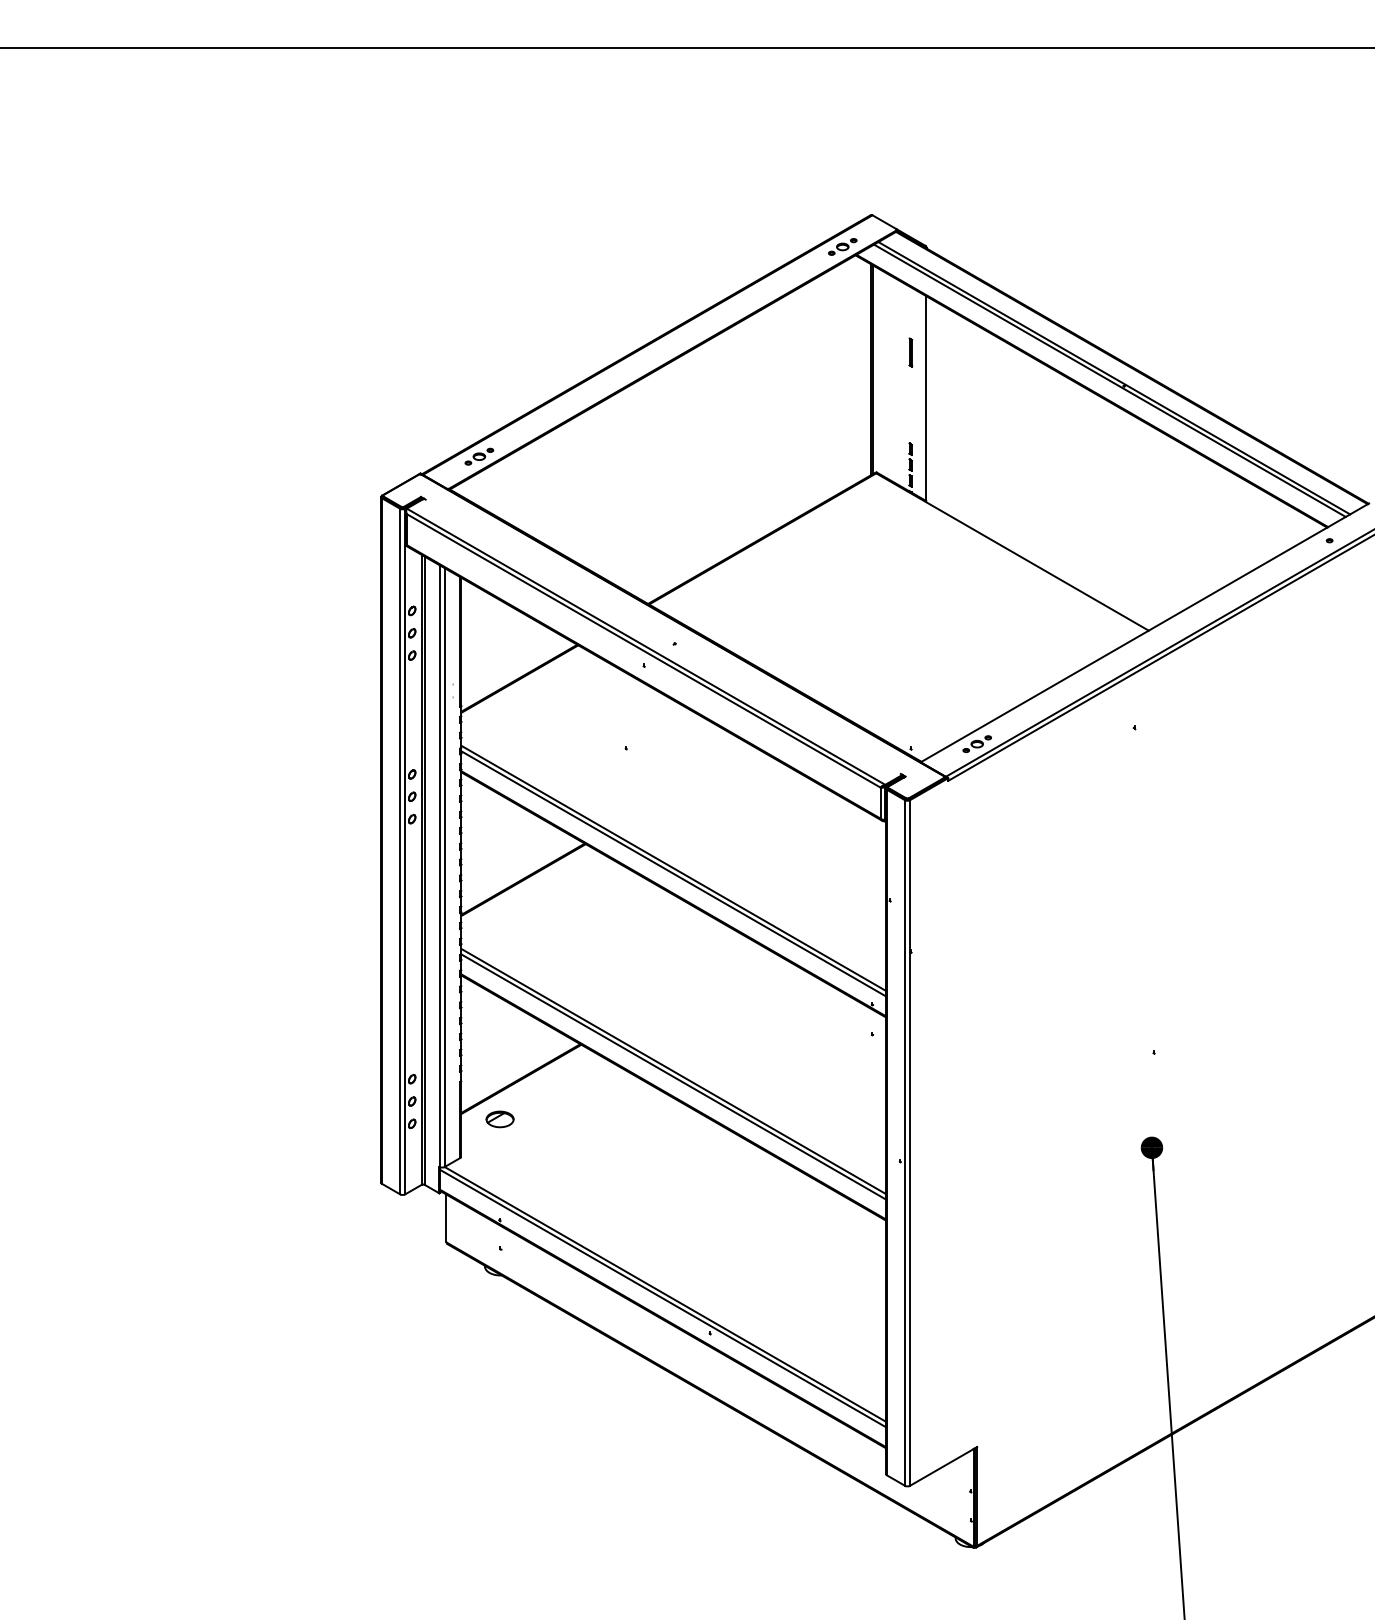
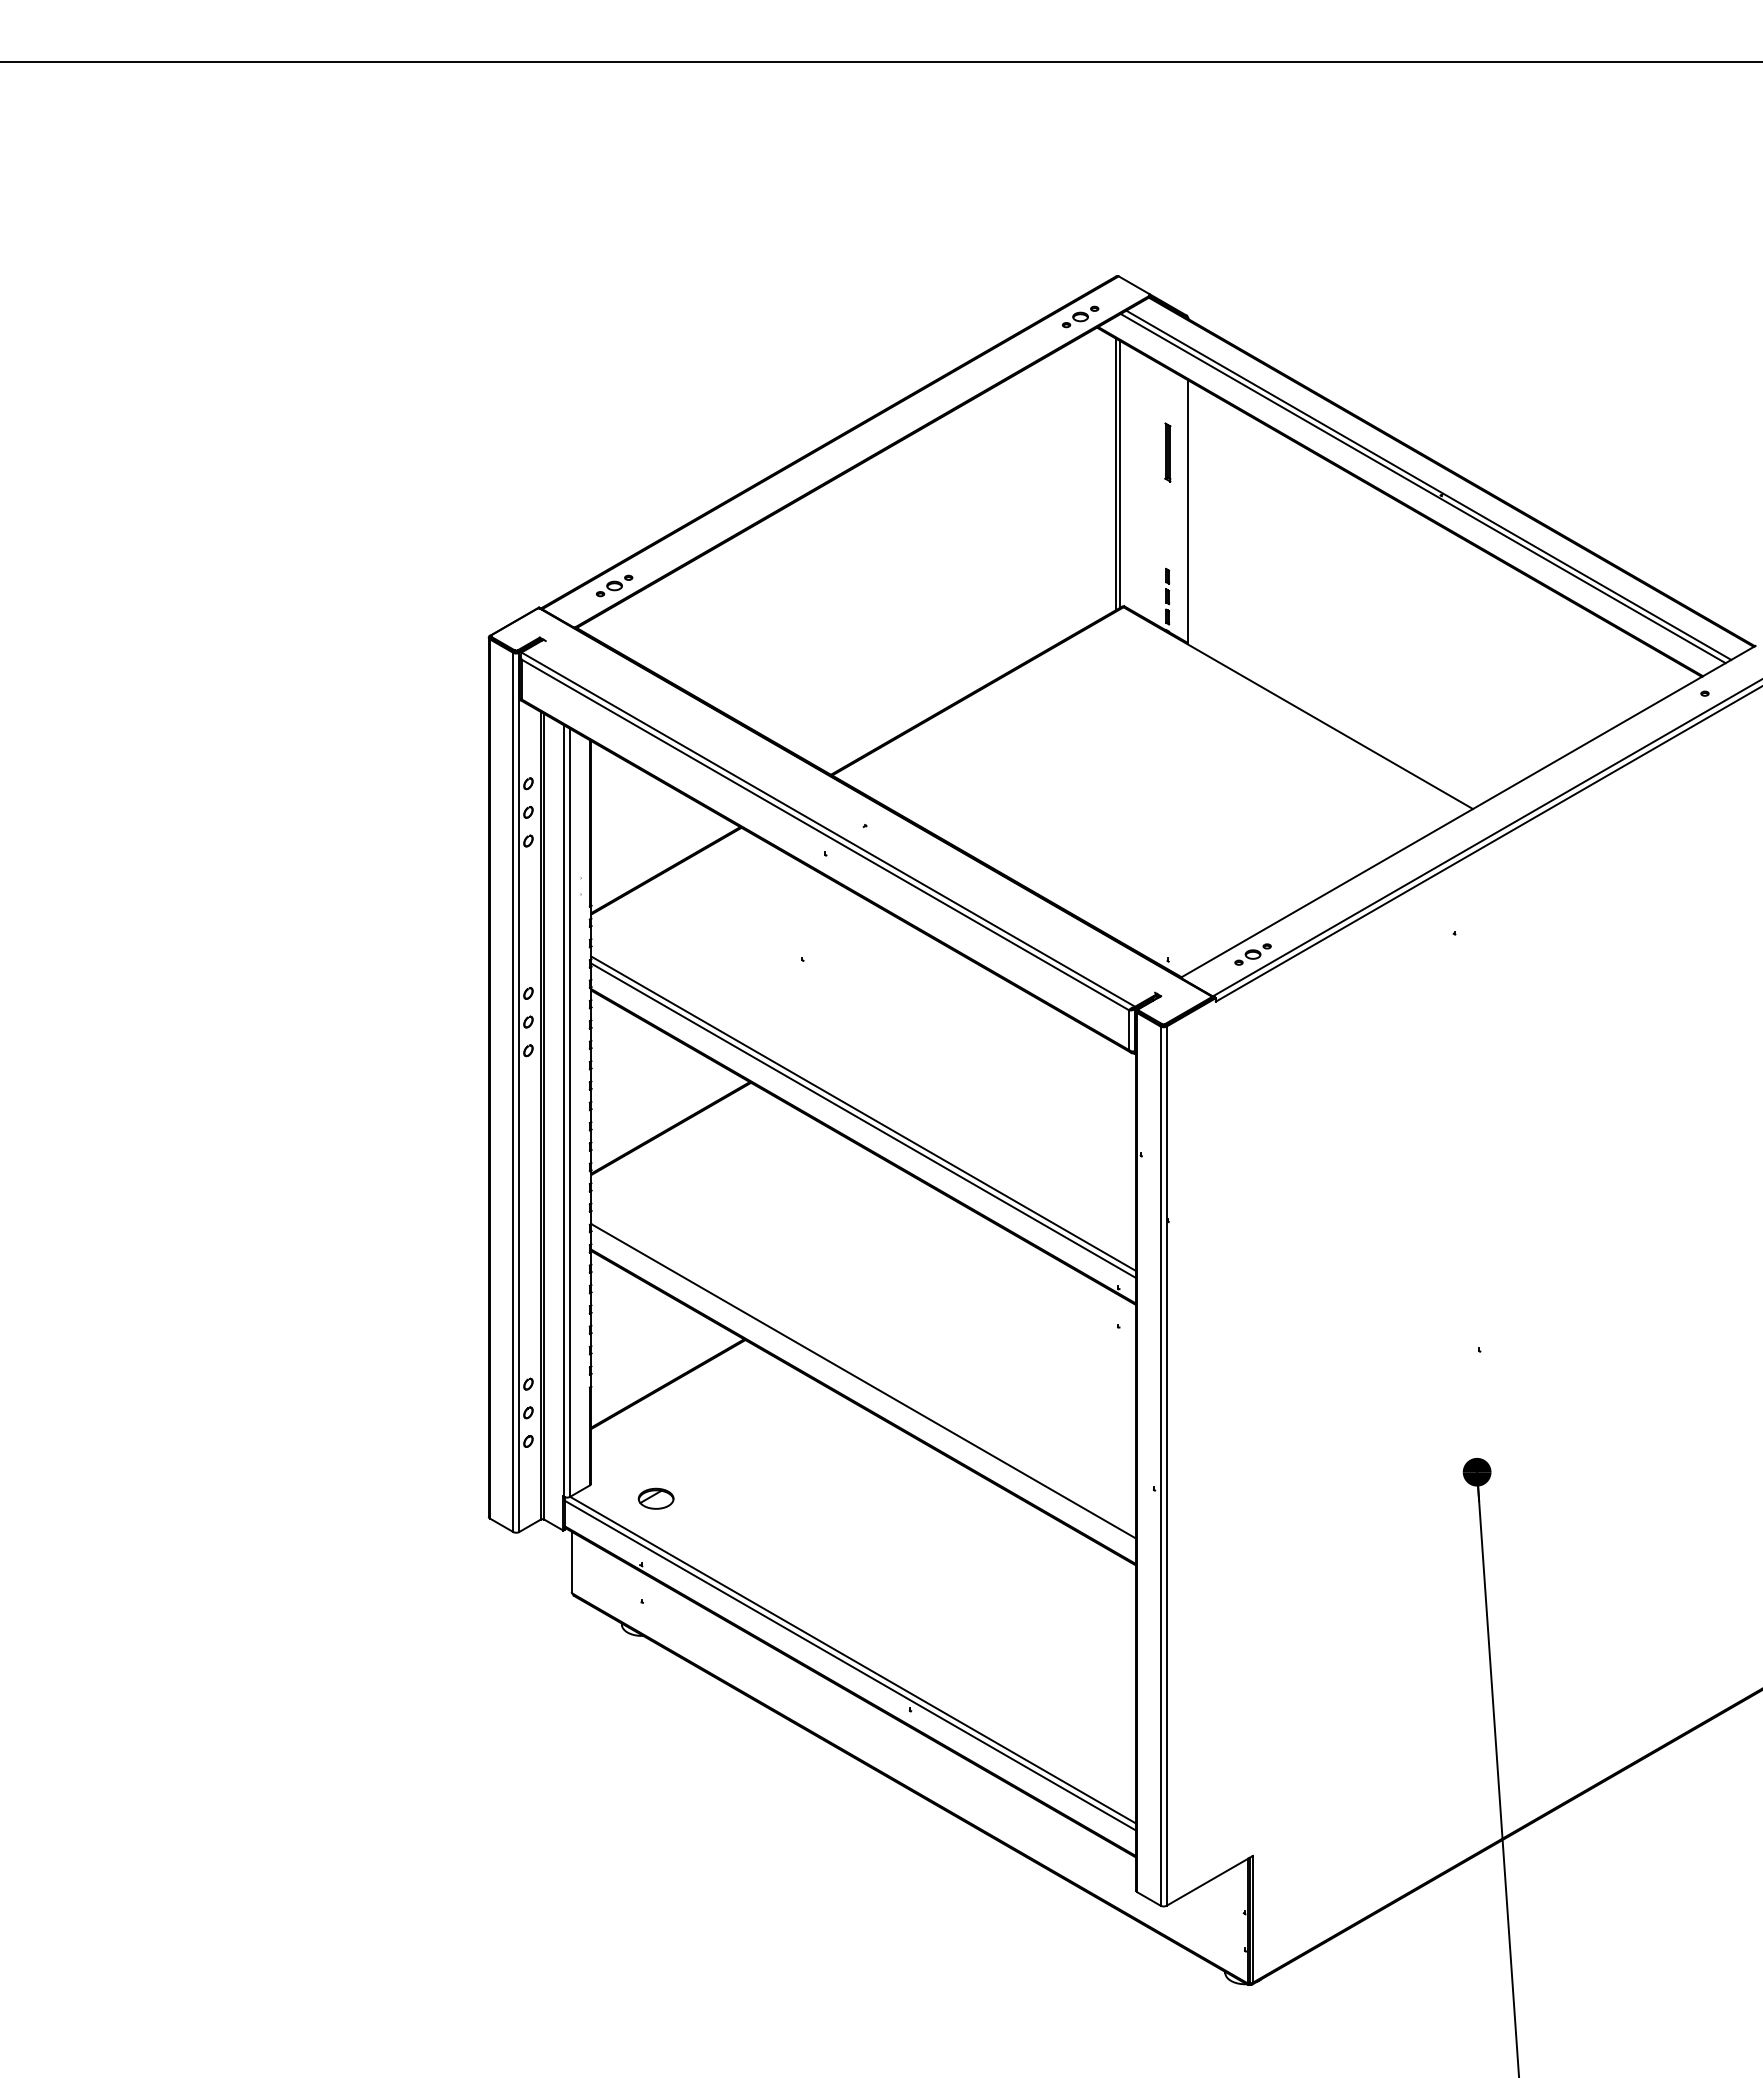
part: (910, 352) -> (1167, 452), size x1.6
line: (673, 1071) -> (863, 1374), removed
part: (499, 1119) -> (655, 1498), moved

